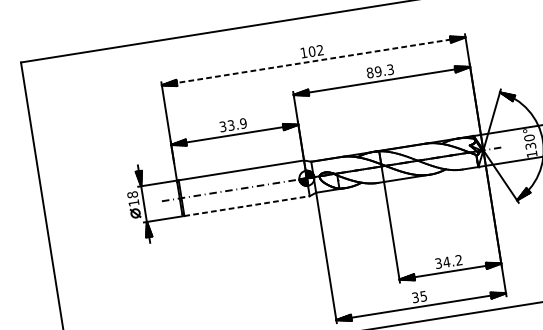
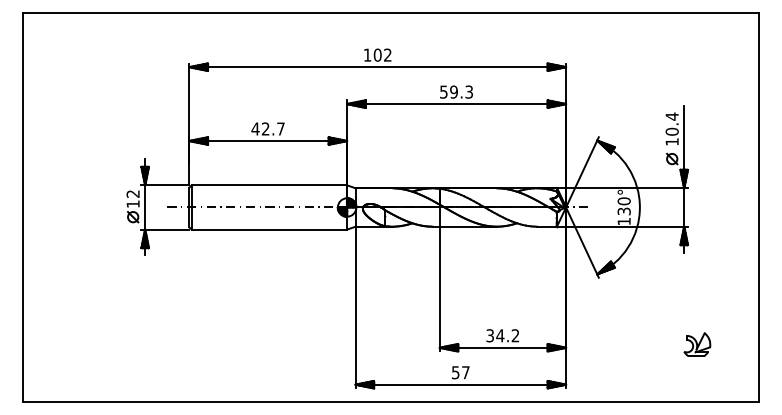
line: (314, 61) -> (378, 67), dashed -> solid
text: (369, 72) -> (443, 91), 89.3 -> 59.3
text: (232, 124) -> (267, 128), 33.9 -> 42.7
text: (132, 194) -> (132, 193), 18 -> 12
line: (247, 205) -> (269, 229), dashed -> solid
text: (419, 296) -> (460, 372), 35 -> 57

